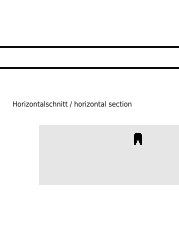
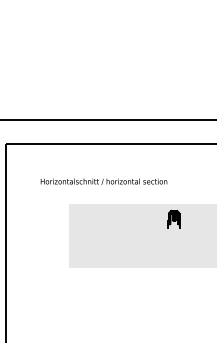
part: (138, 138) -> (174, 218), size x1.6

